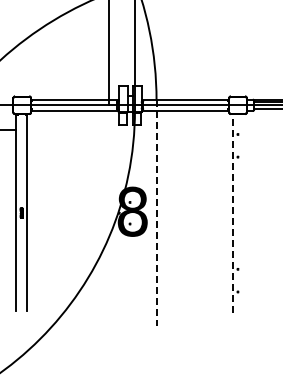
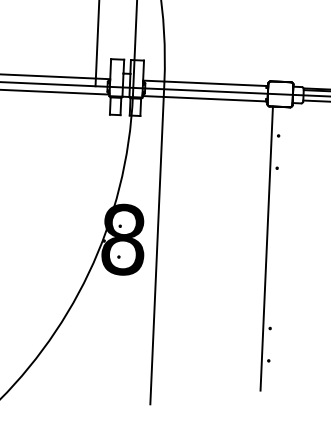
line: (156, 213) -> (157, 243), dashed -> solid
line: (233, 213) -> (267, 248), dashed -> solid

